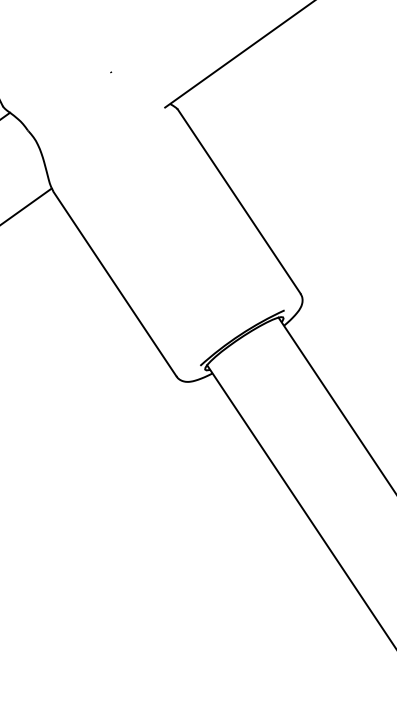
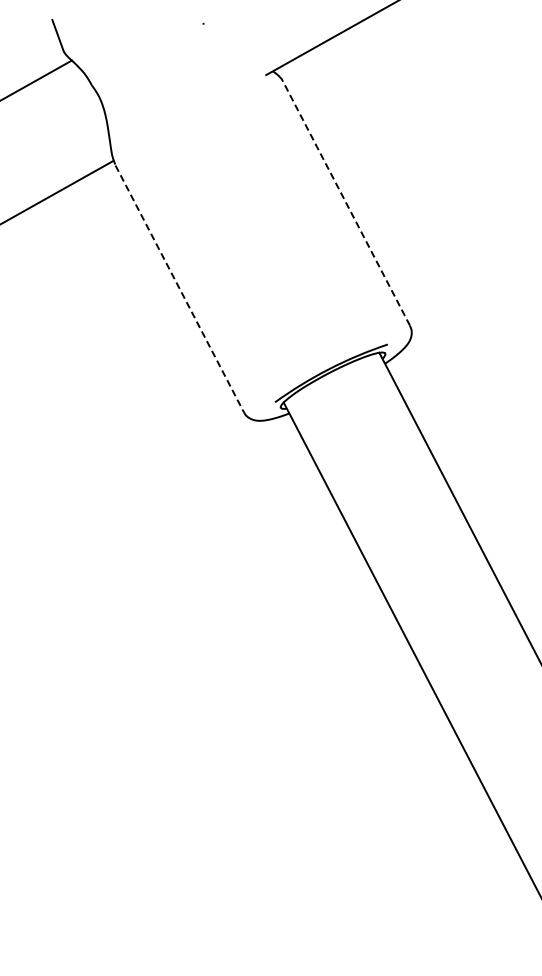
line: (238, 200) -> (345, 201), solid -> dashed
line: (114, 284) -> (179, 289), solid -> dashed

